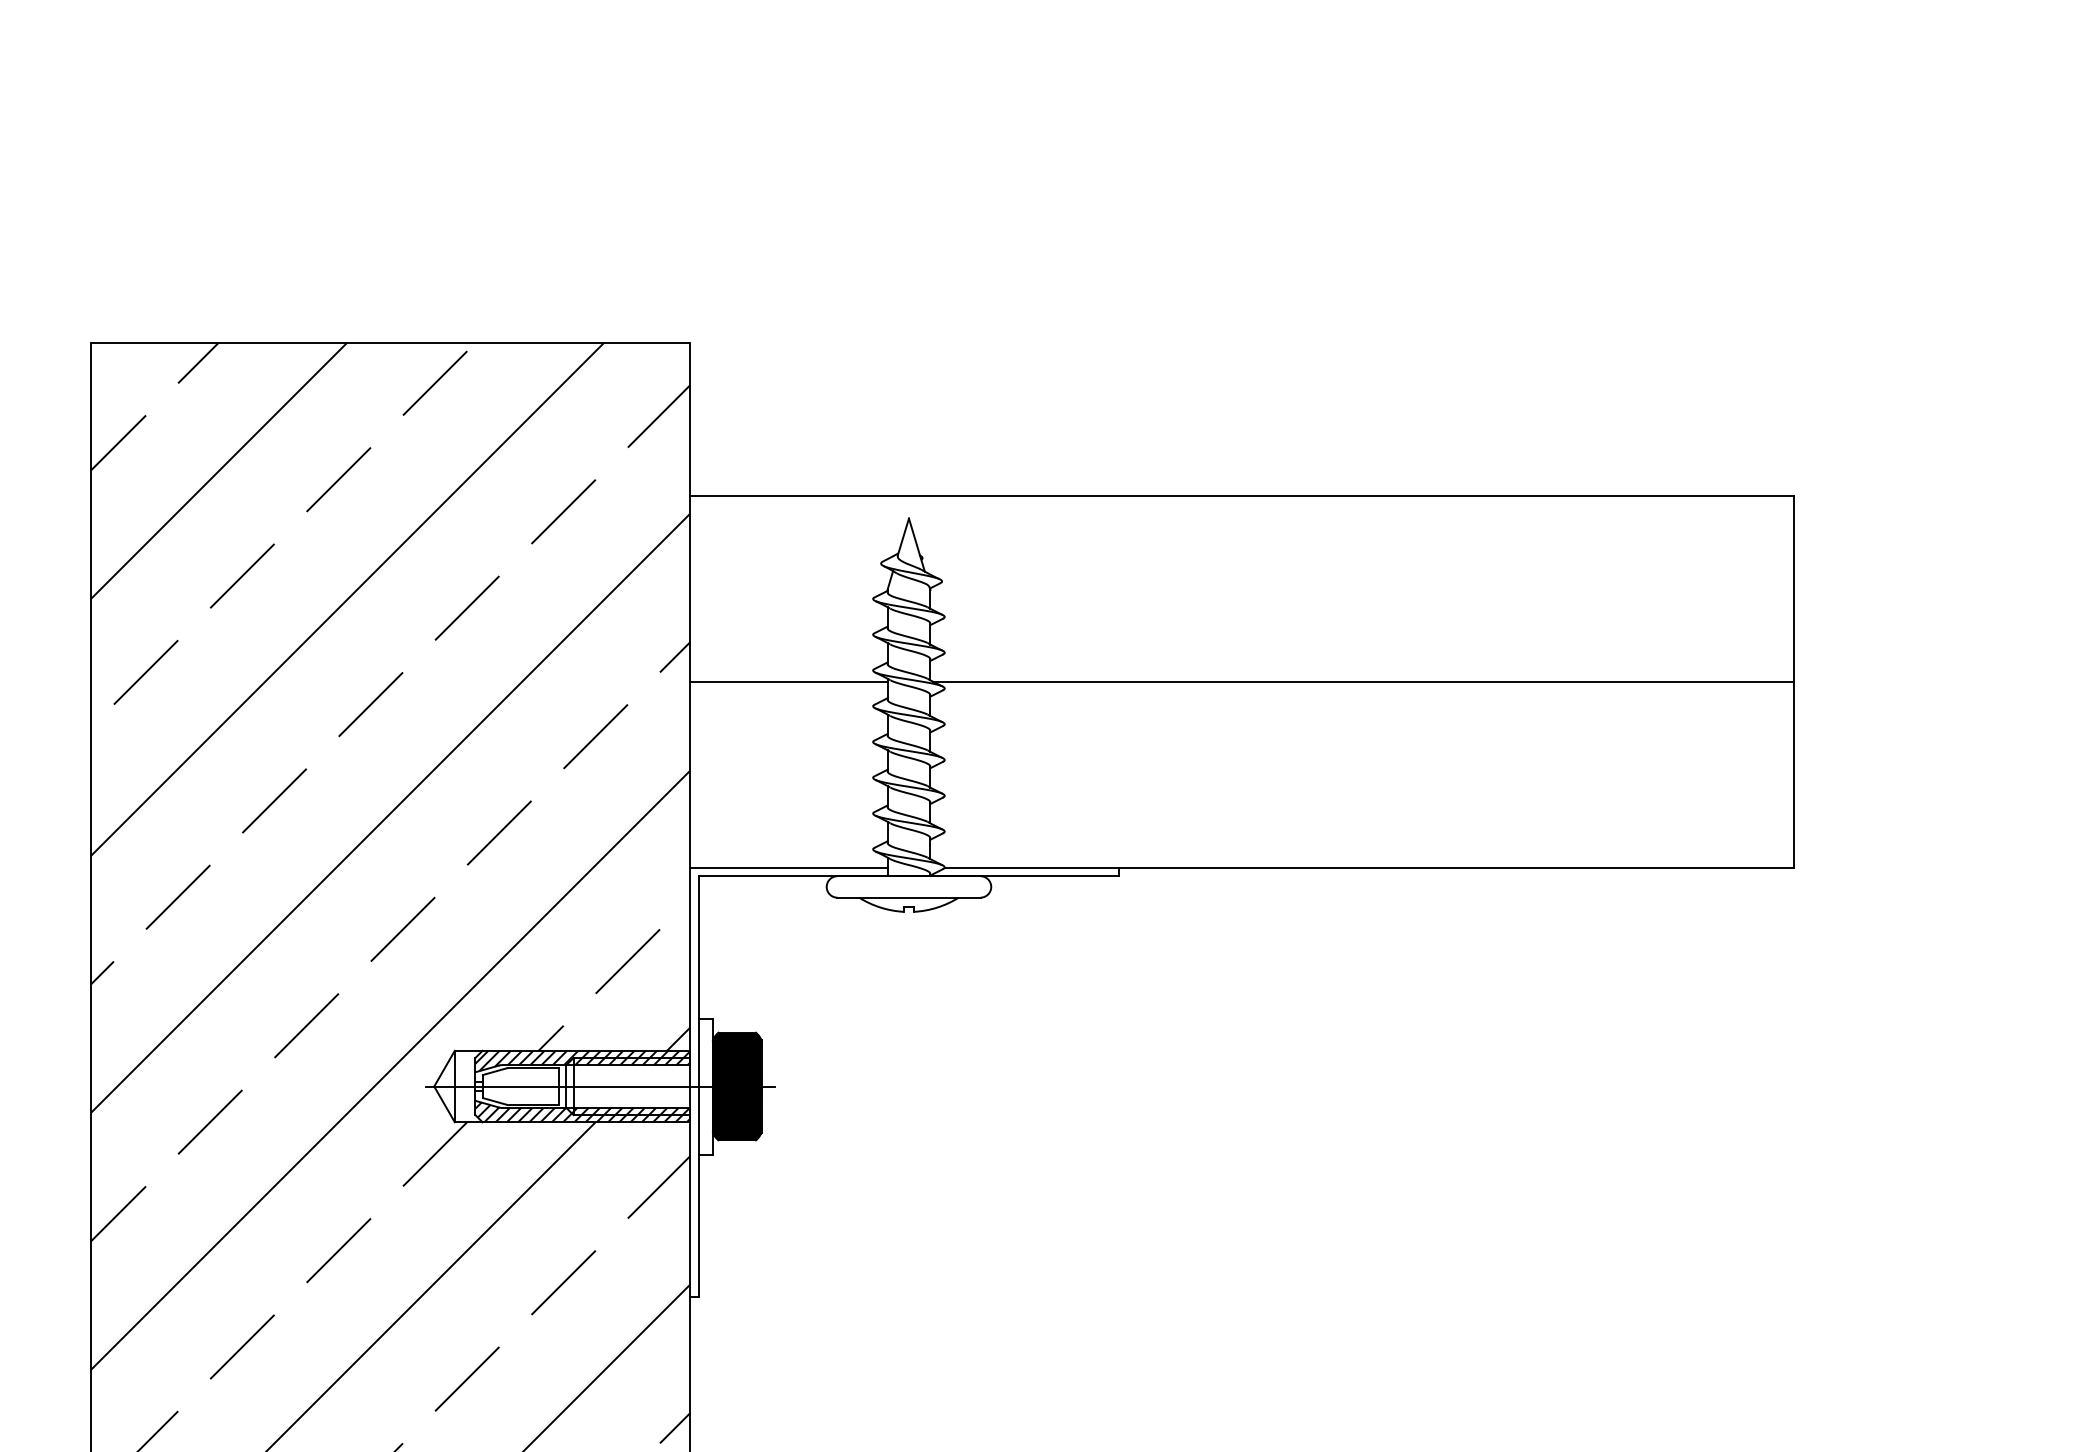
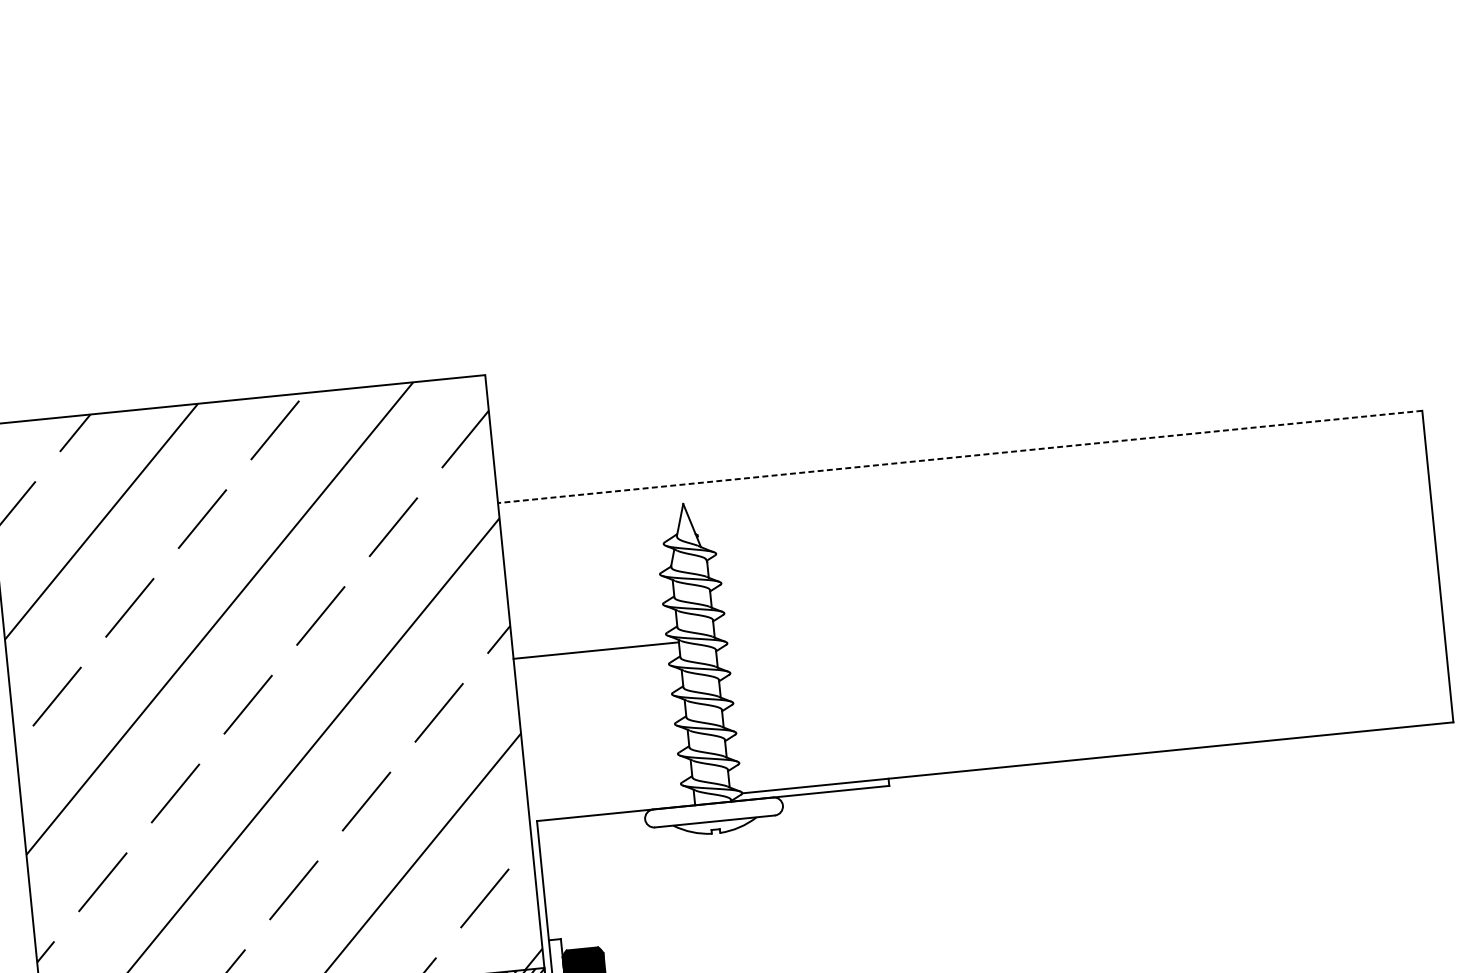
line: (1241, 495) -> (959, 456), solid -> dashed
line: (1362, 681) -> (1076, 602), removed
line: (788, 867) -> (611, 806), removed

